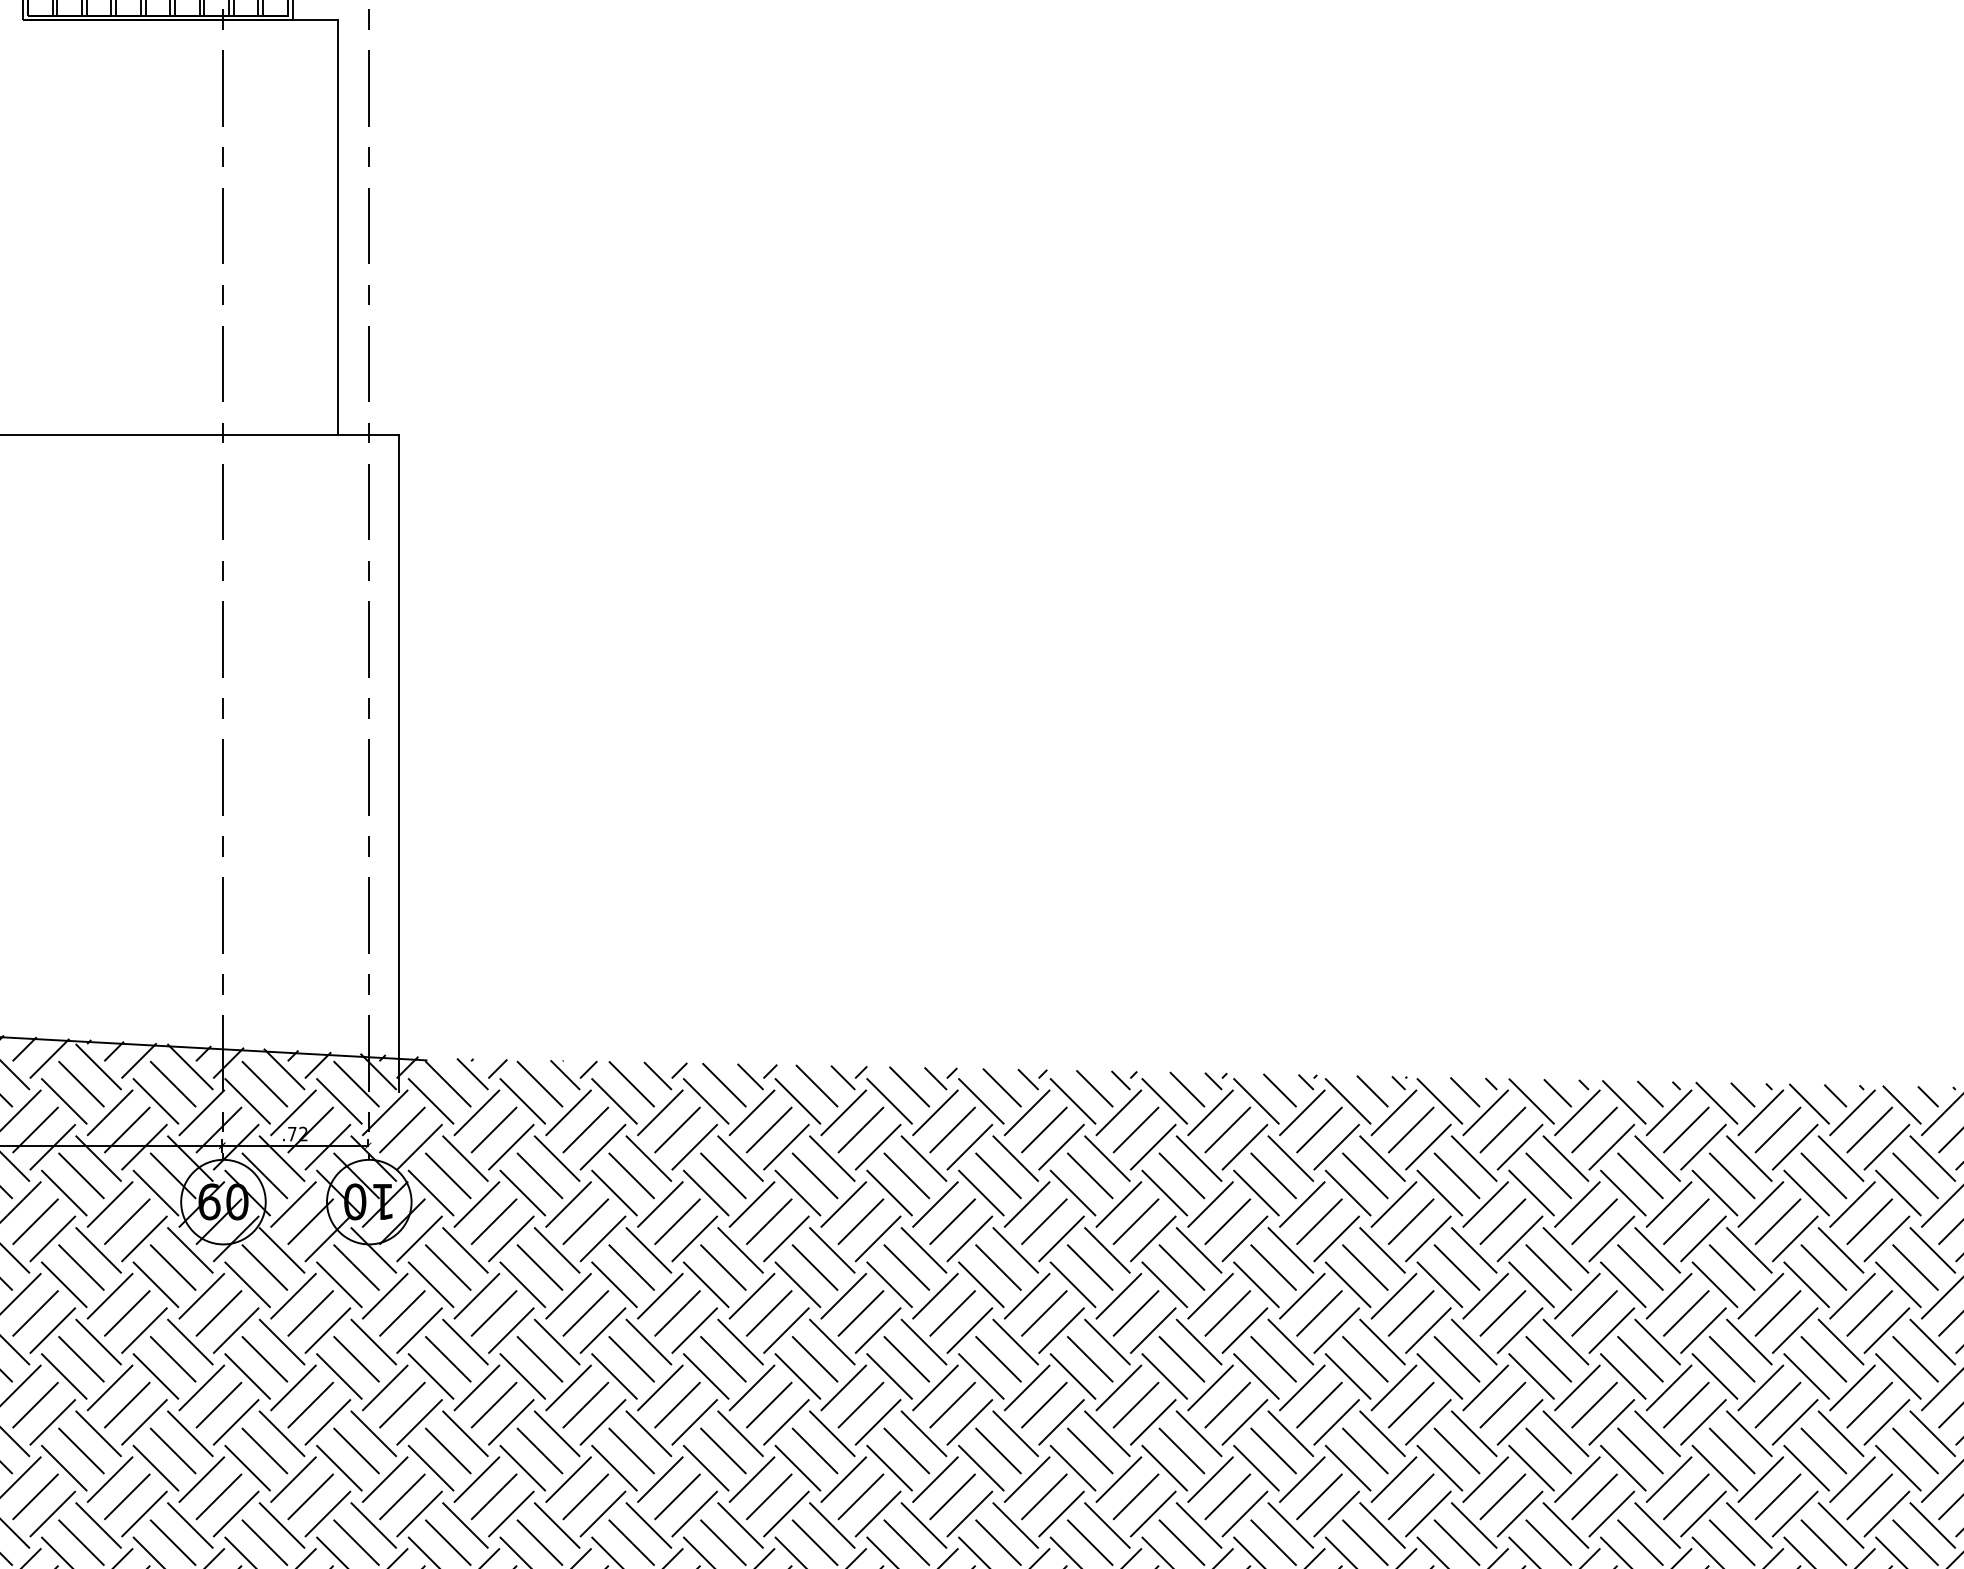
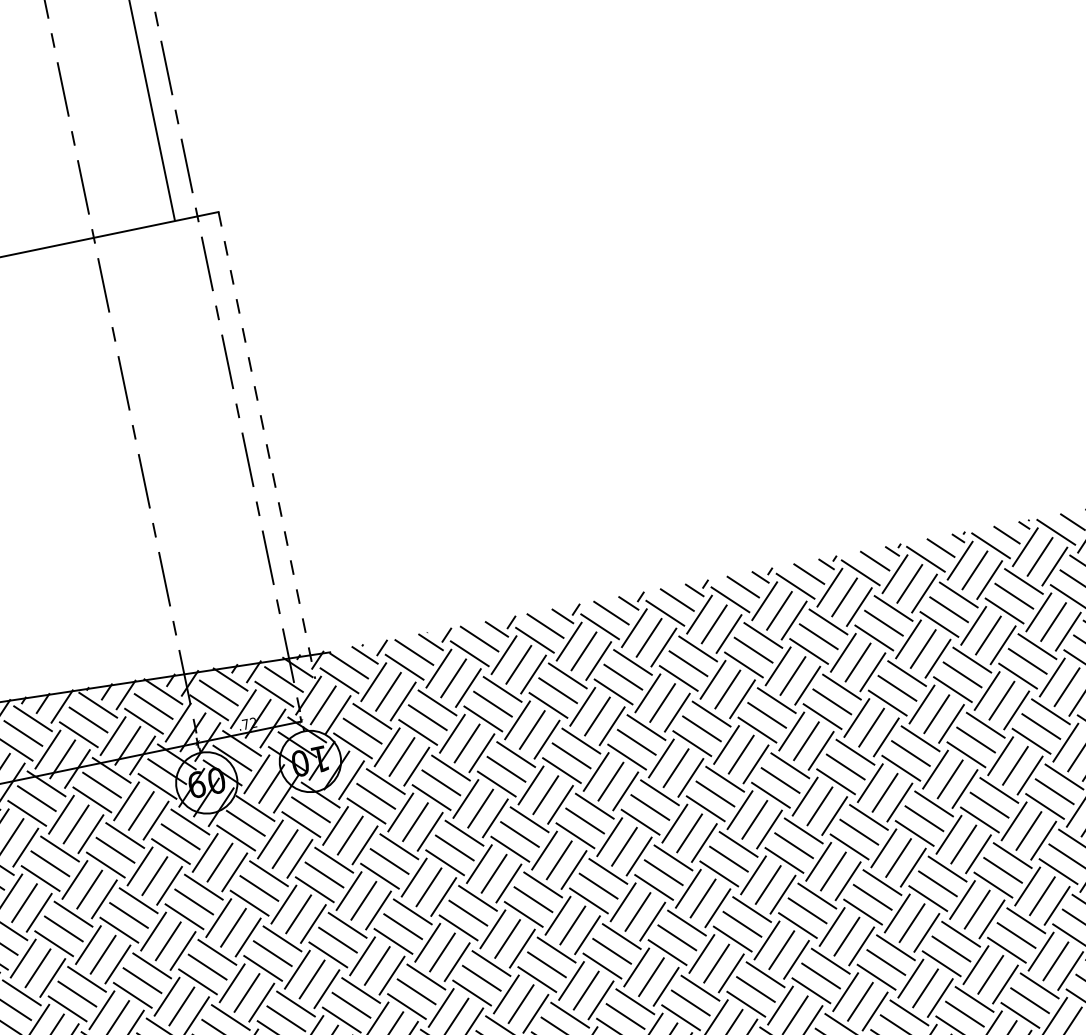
line: (398, 763) -> (266, 445), solid -> dashed

